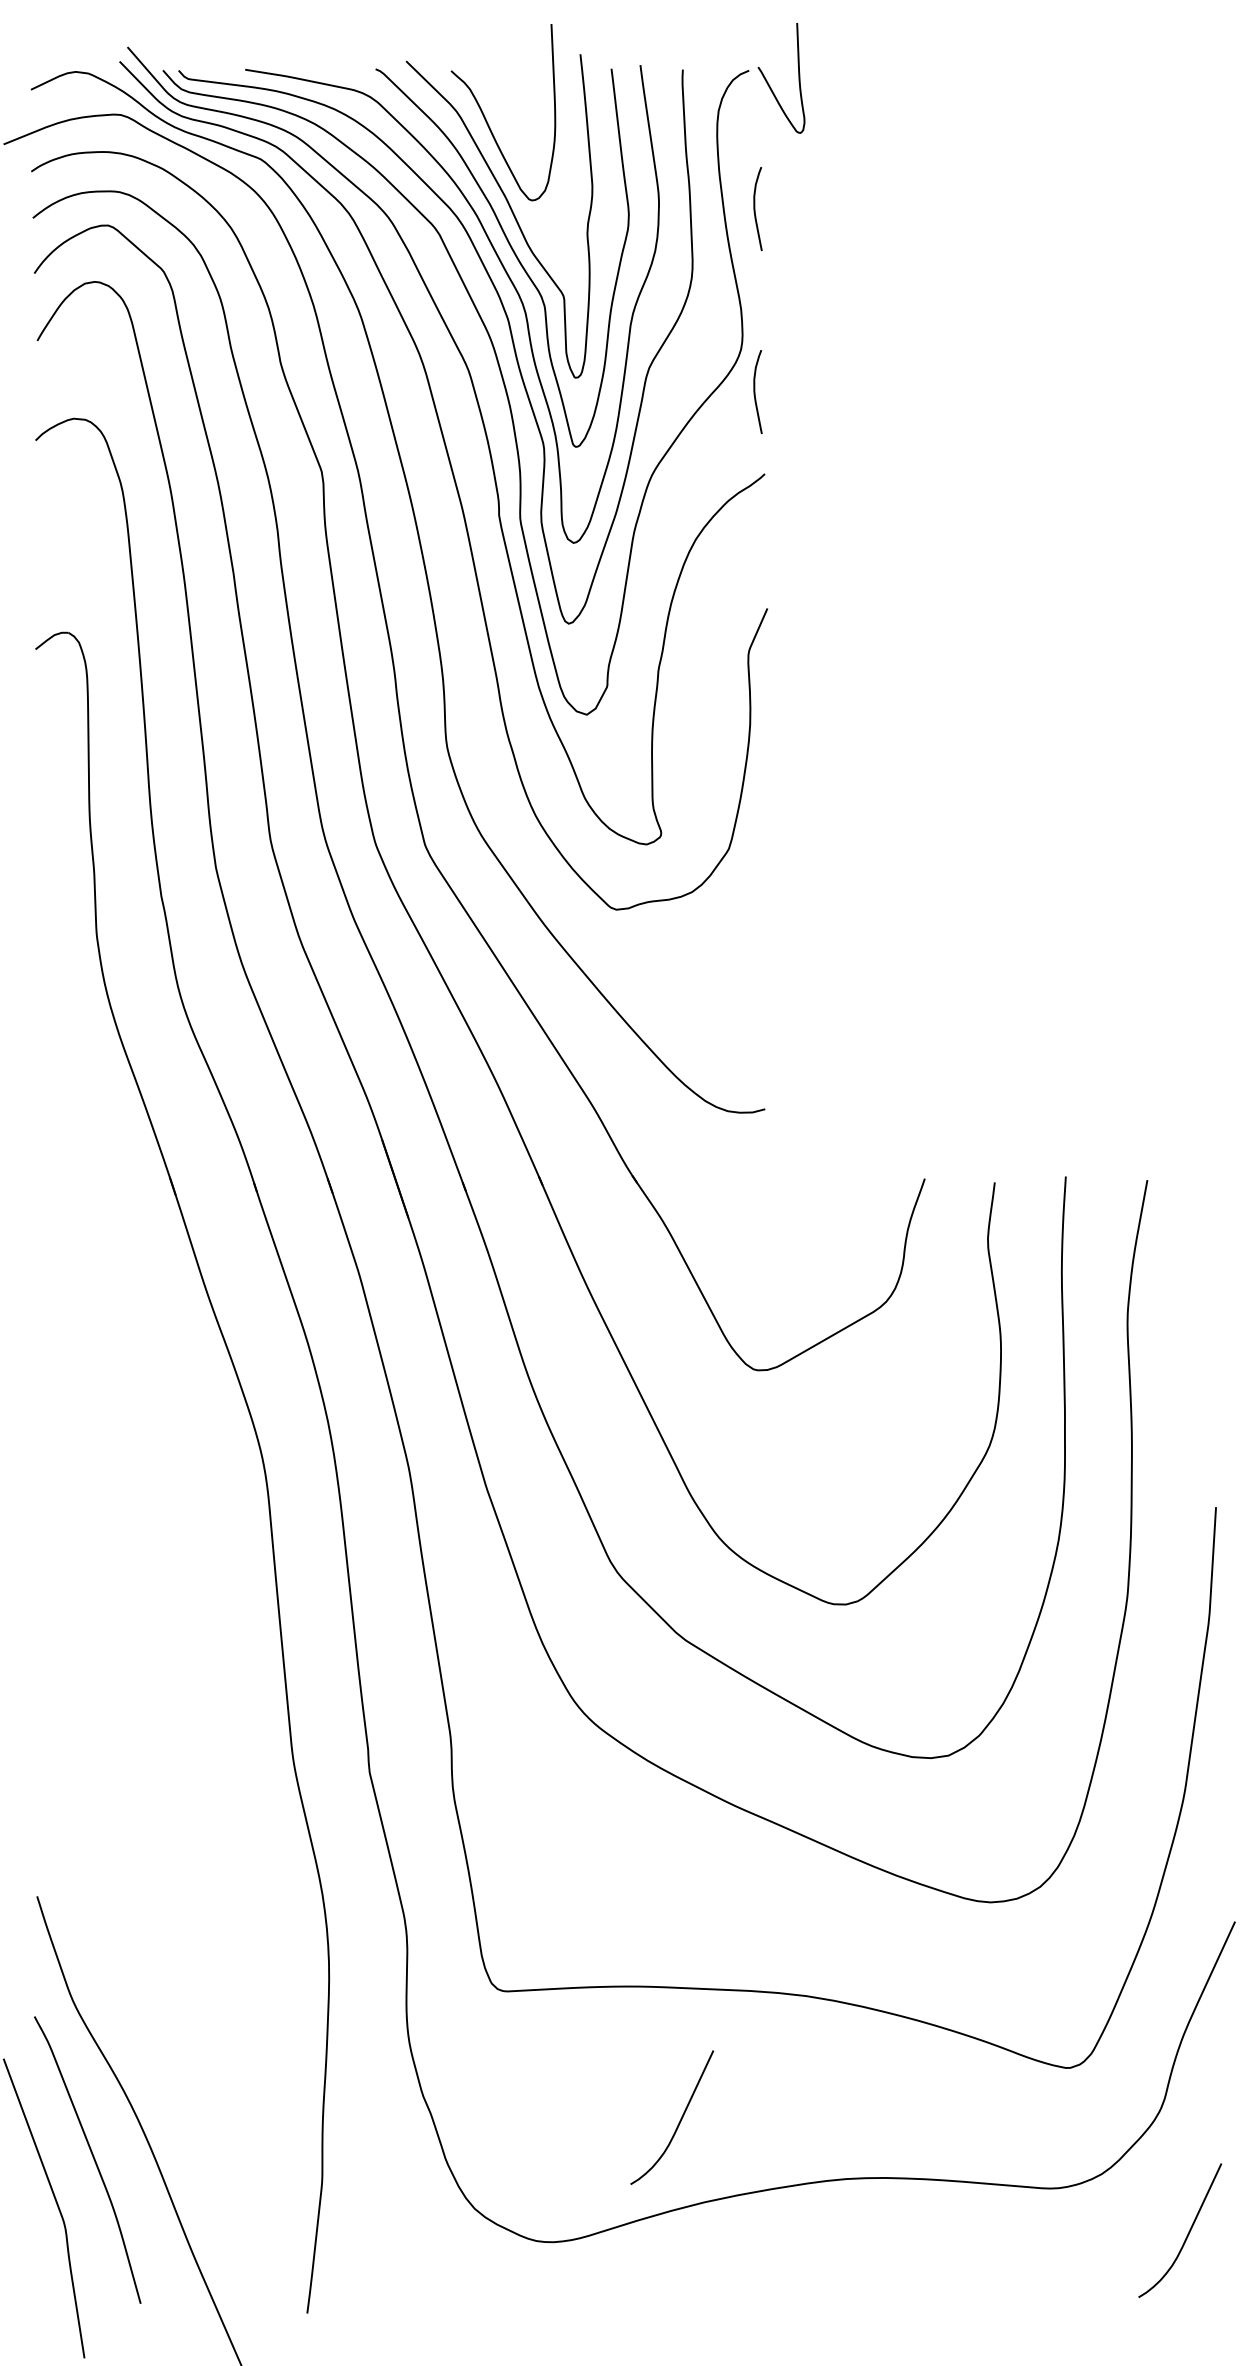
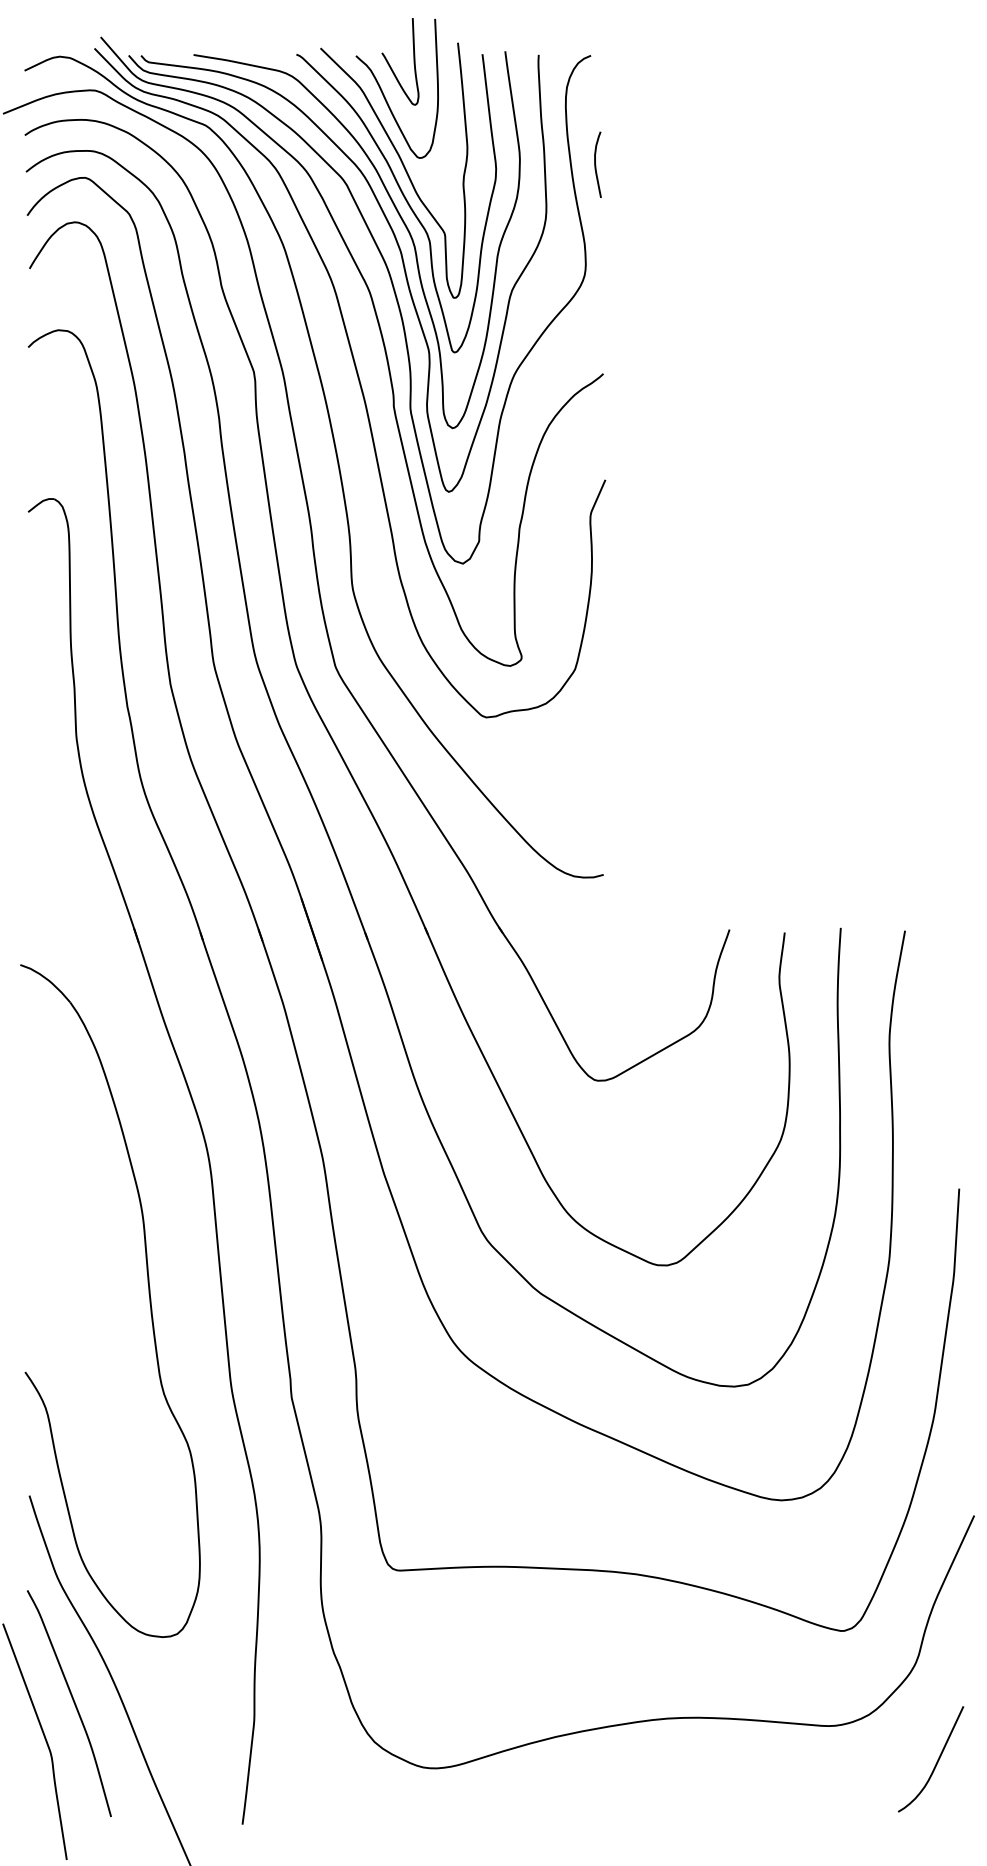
curve: (769, 84) -> (390, 66), moved
curve: (755, 392) -> (596, 309), removed
part: (188, 1641) -> (148, 1294), added
curve: (679, 2120) -> (536, 1672), removed

